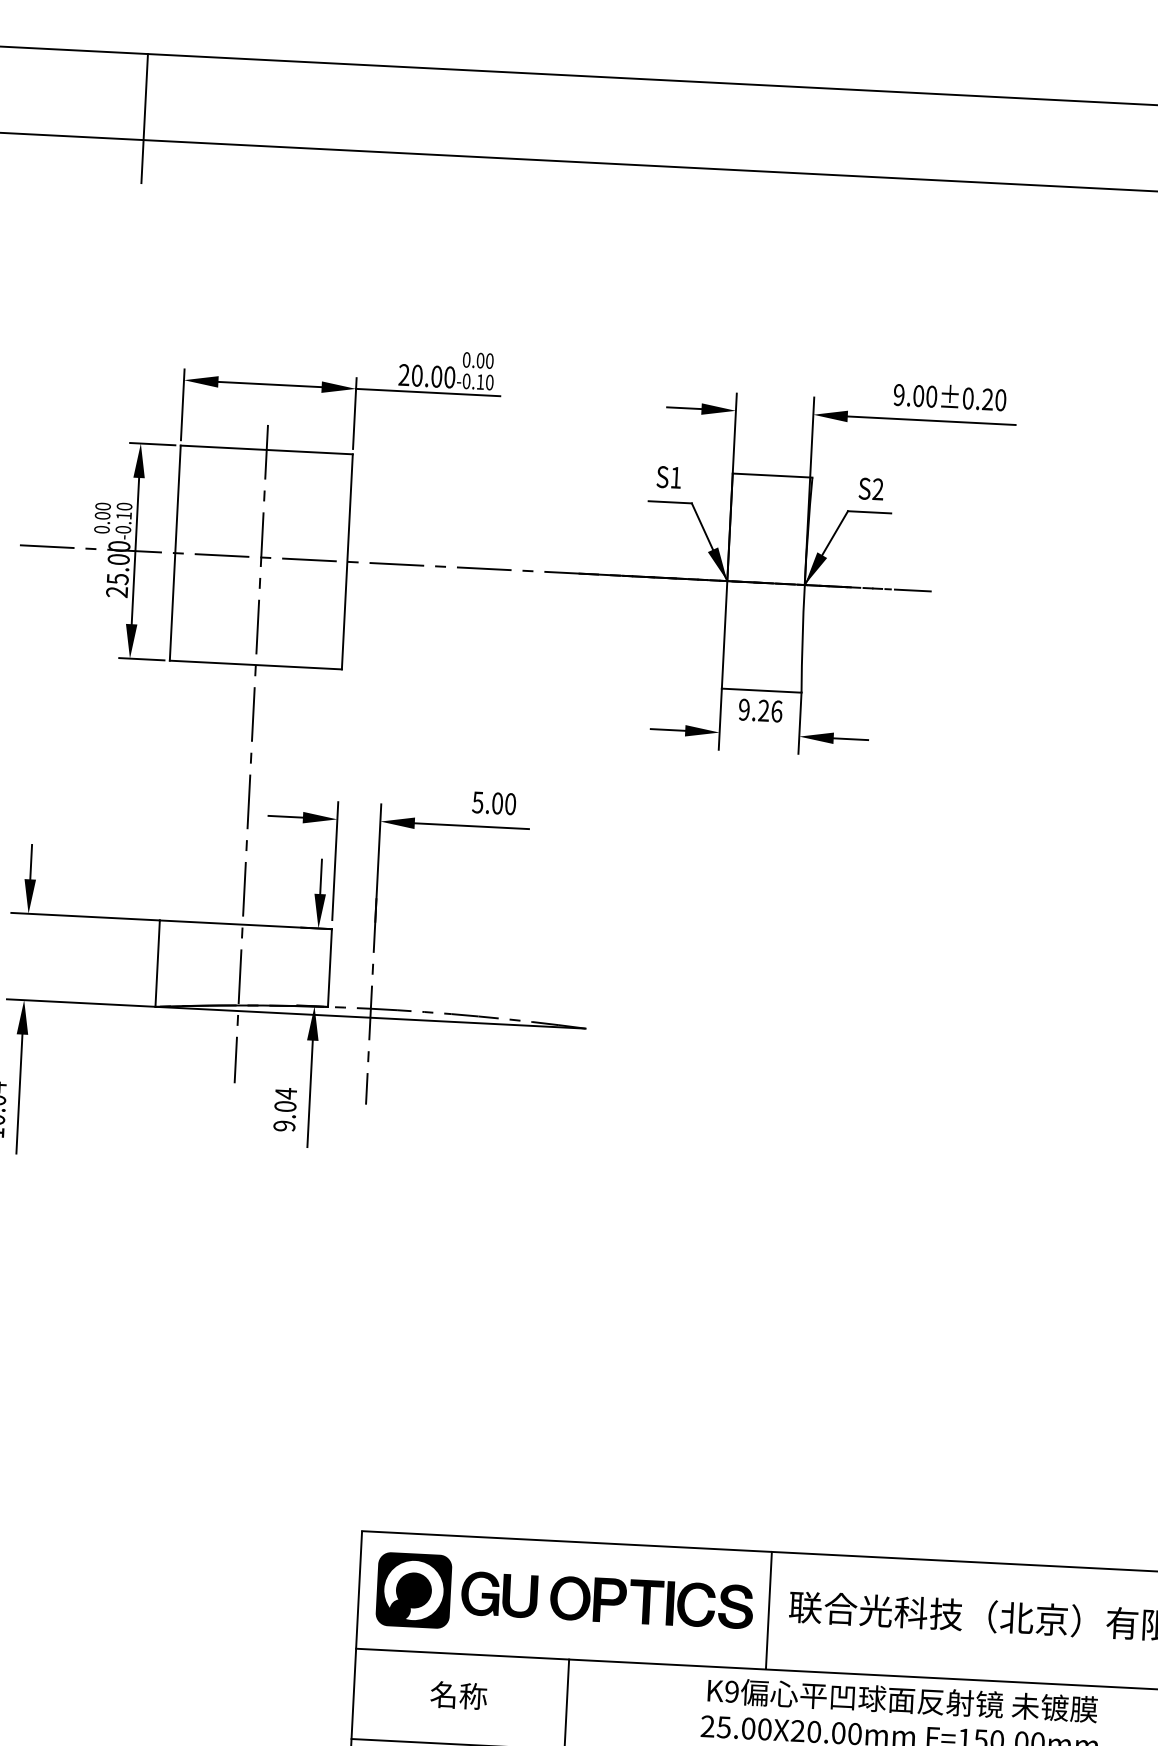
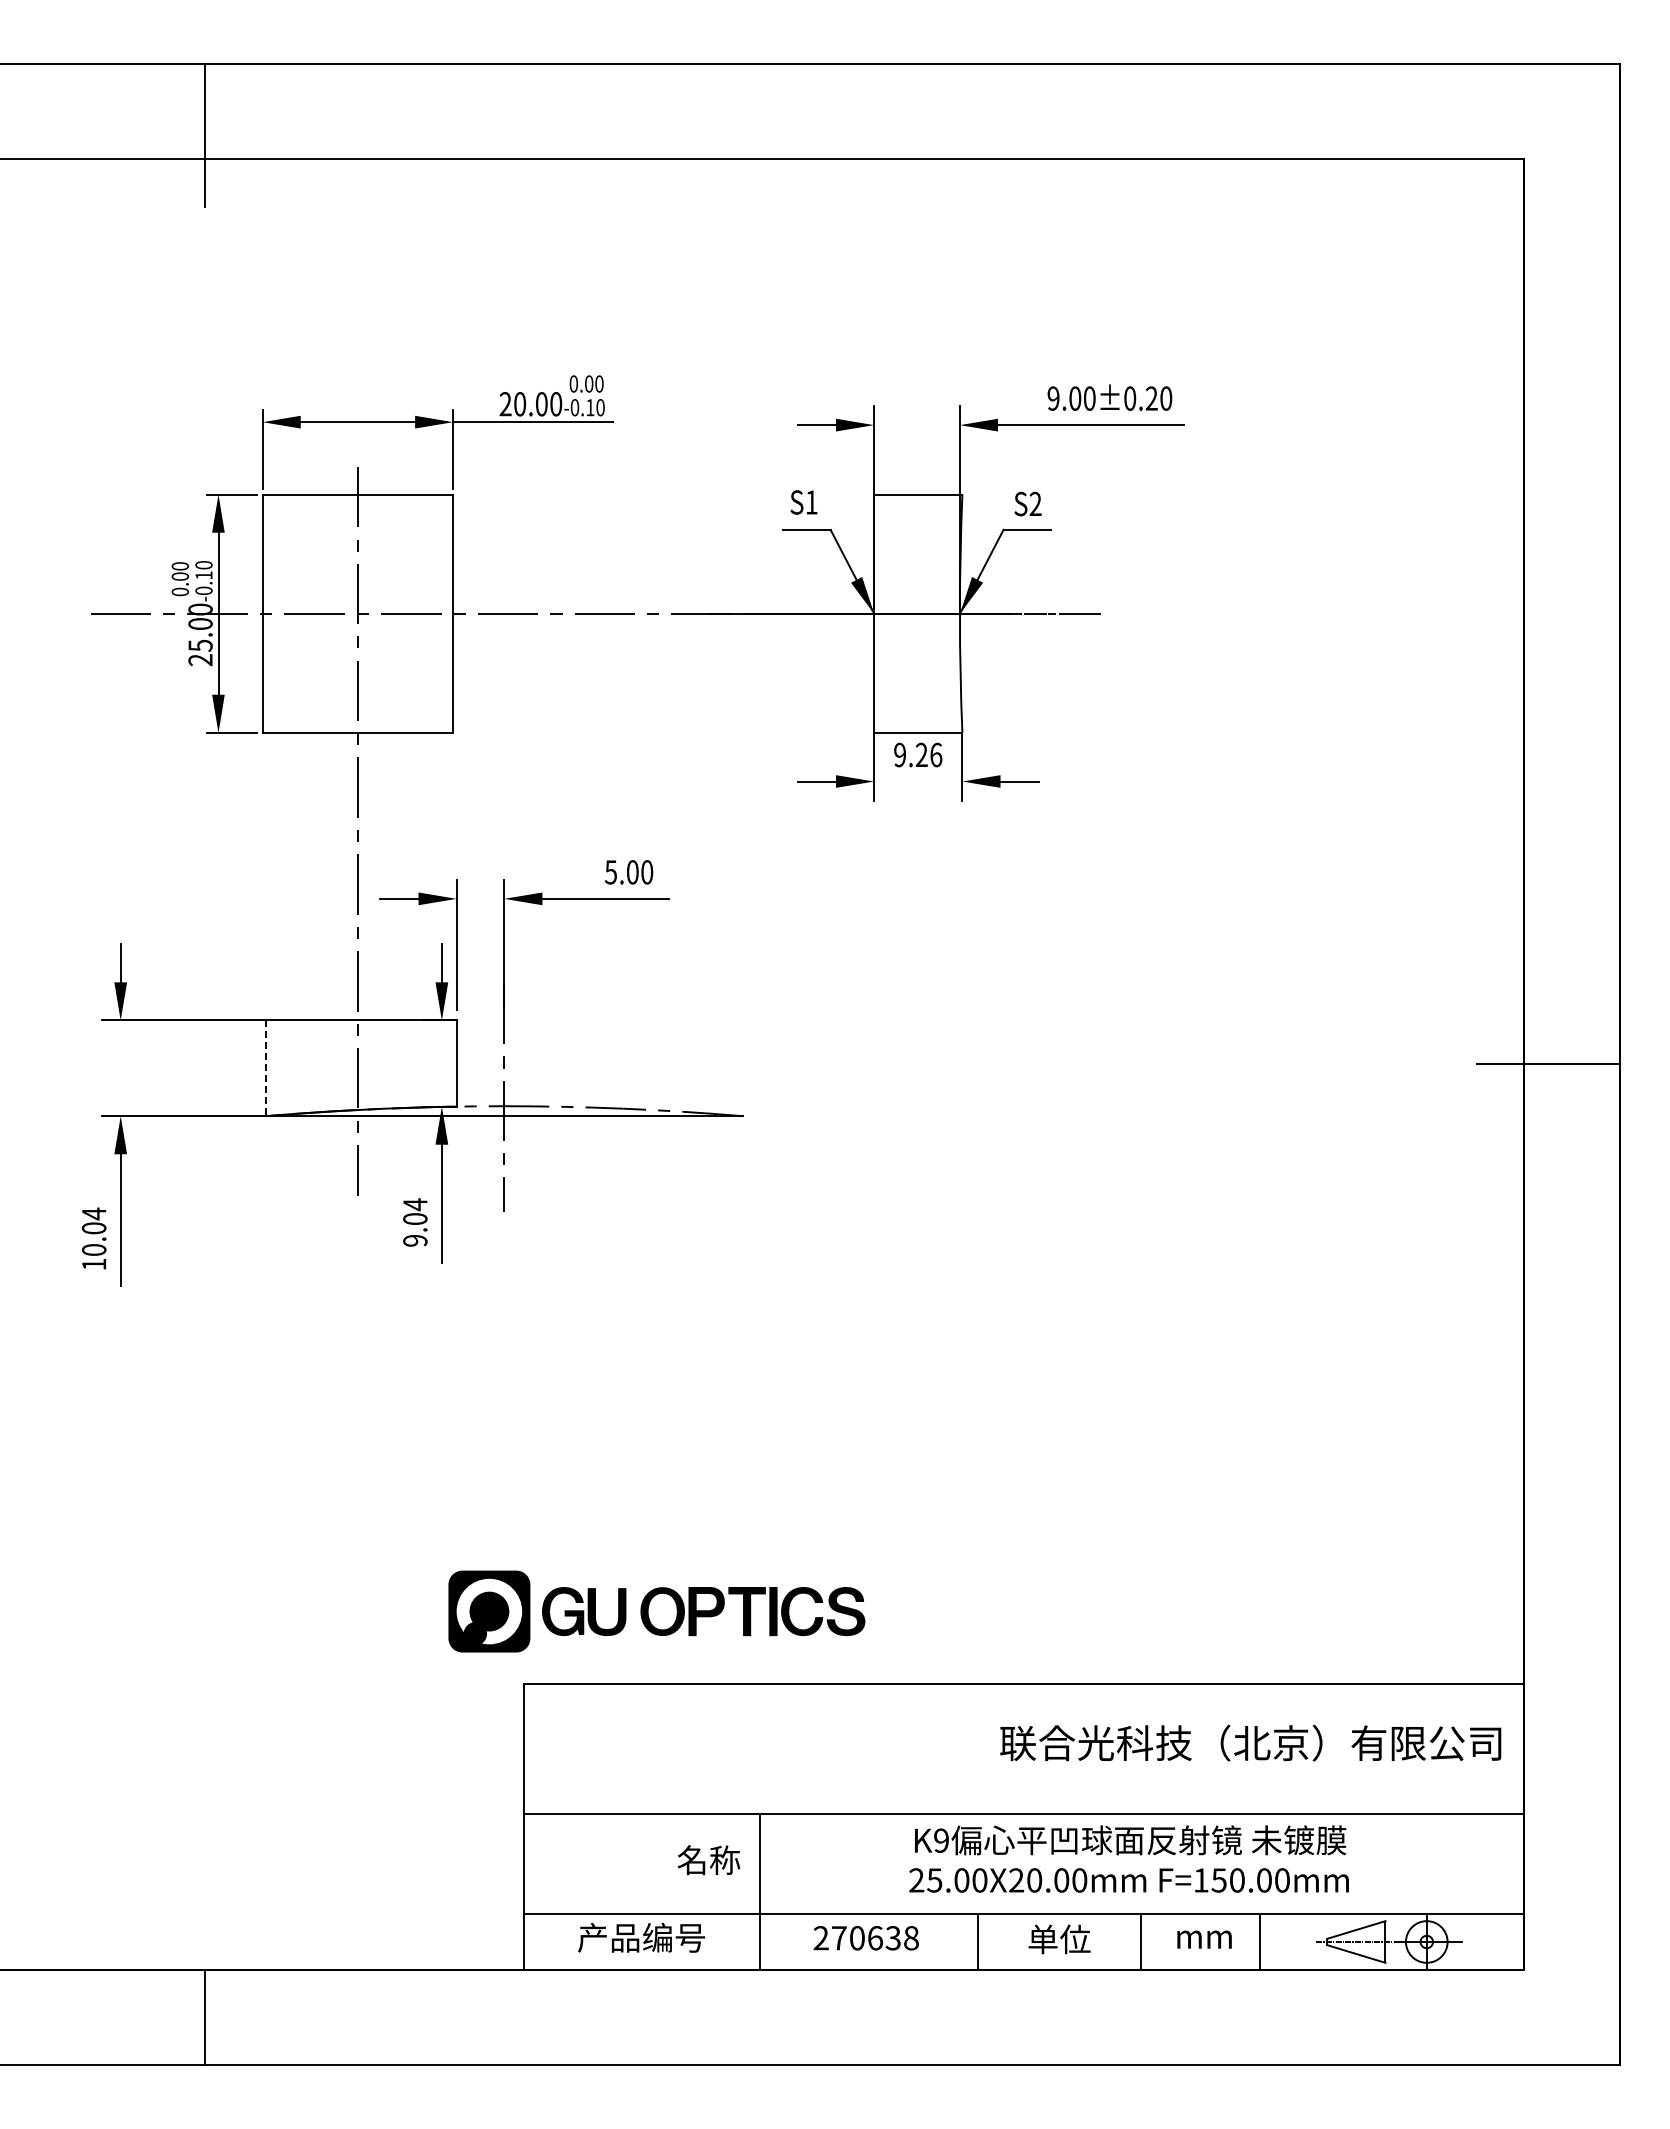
line: (157, 963) -> (266, 1068), solid -> dashed
part: (564, 1598) -> (656, 1611), moved
line: (768, 1610) -> (977, 1748), removed
text: (458, 1695) -> (708, 1860), moved

